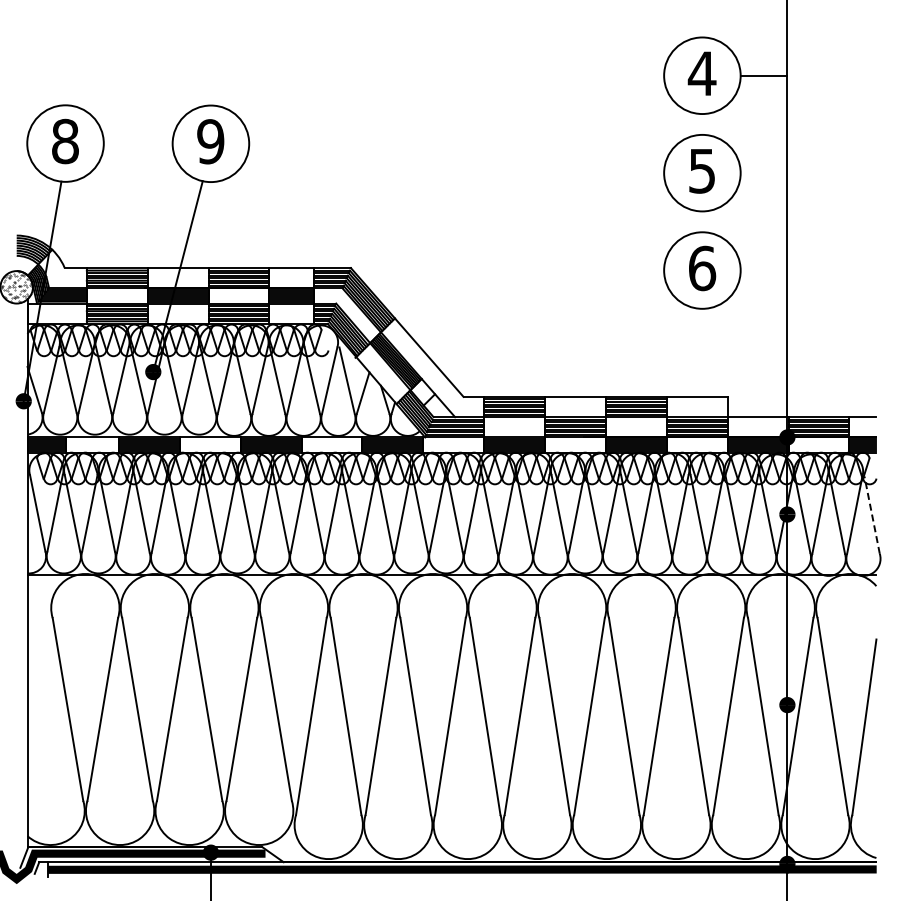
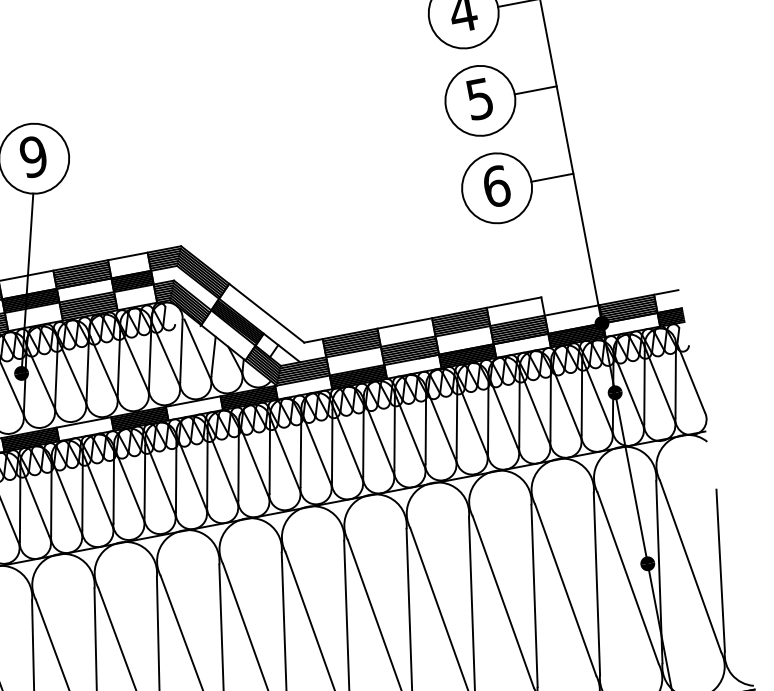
line: (763, 173) -> (535, 90), added
line: (763, 270) -> (551, 177), added
line: (872, 514) -> (691, 378), dashed -> solid

